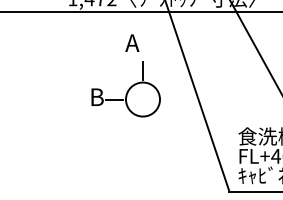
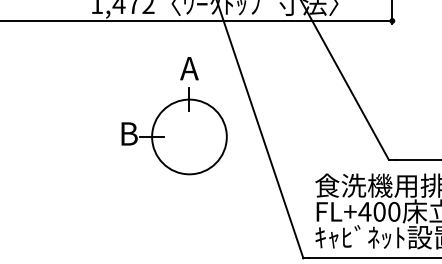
text: (132, 43) -> (189, 68), moved
circle: (143, 99) -> (189, 136), size x1.67

